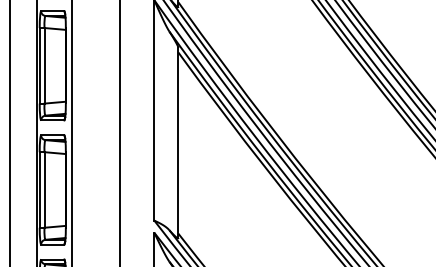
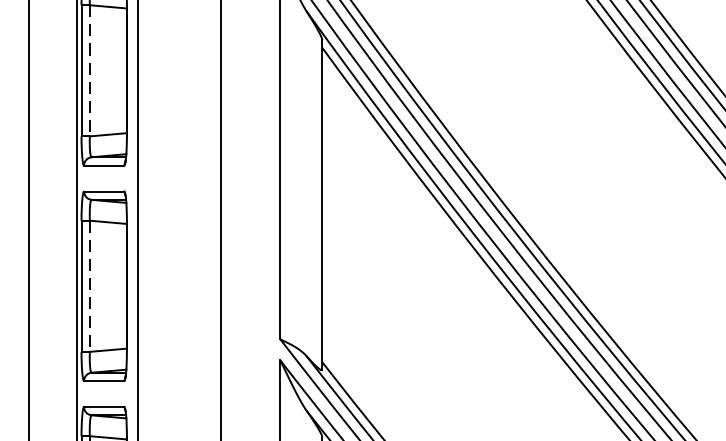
line: (44, 65) -> (89, 70), solid -> dashed
line: (44, 189) -> (89, 285), solid -> dashed

